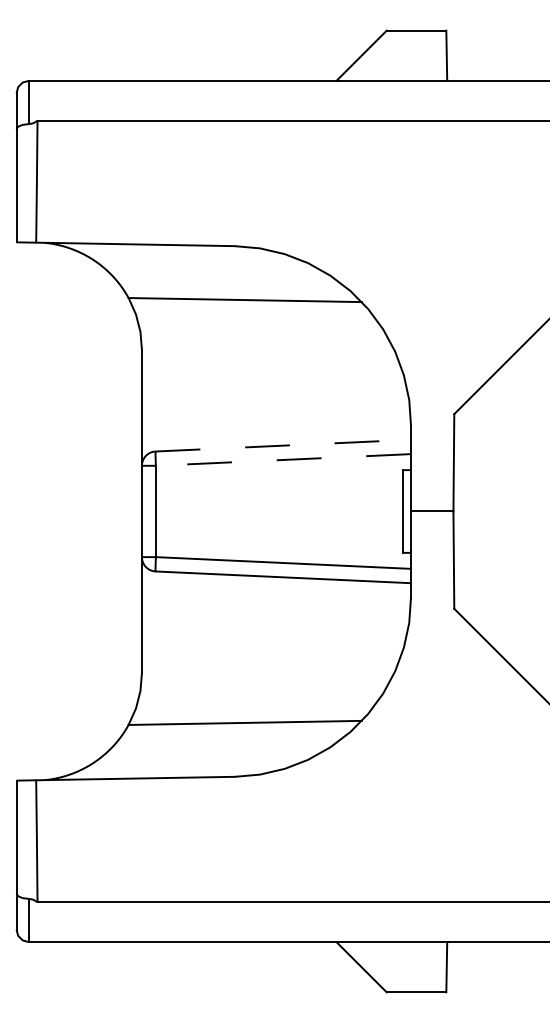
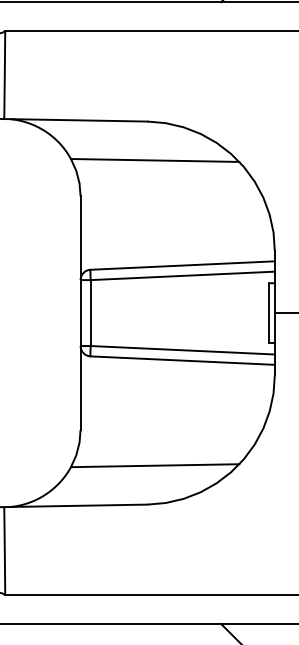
line: (283, 445) -> (182, 265), dashed -> solid
line: (283, 459) -> (182, 275), dashed -> solid

